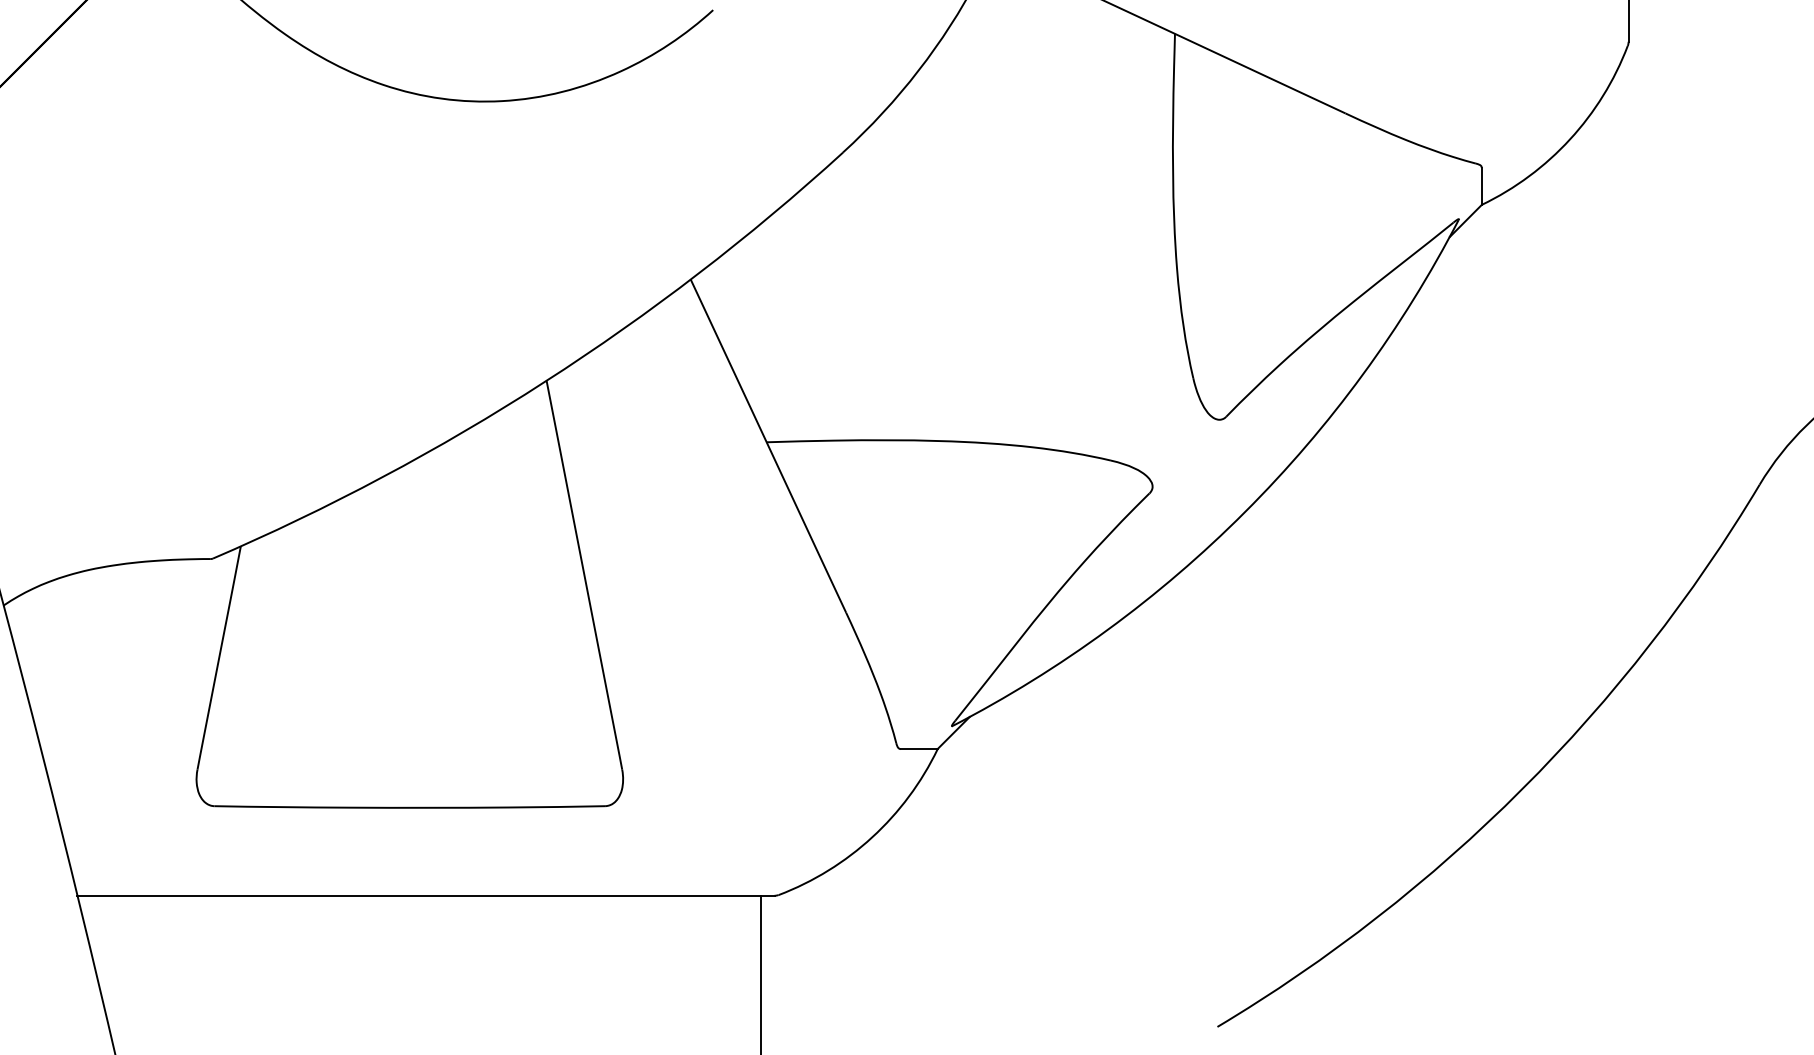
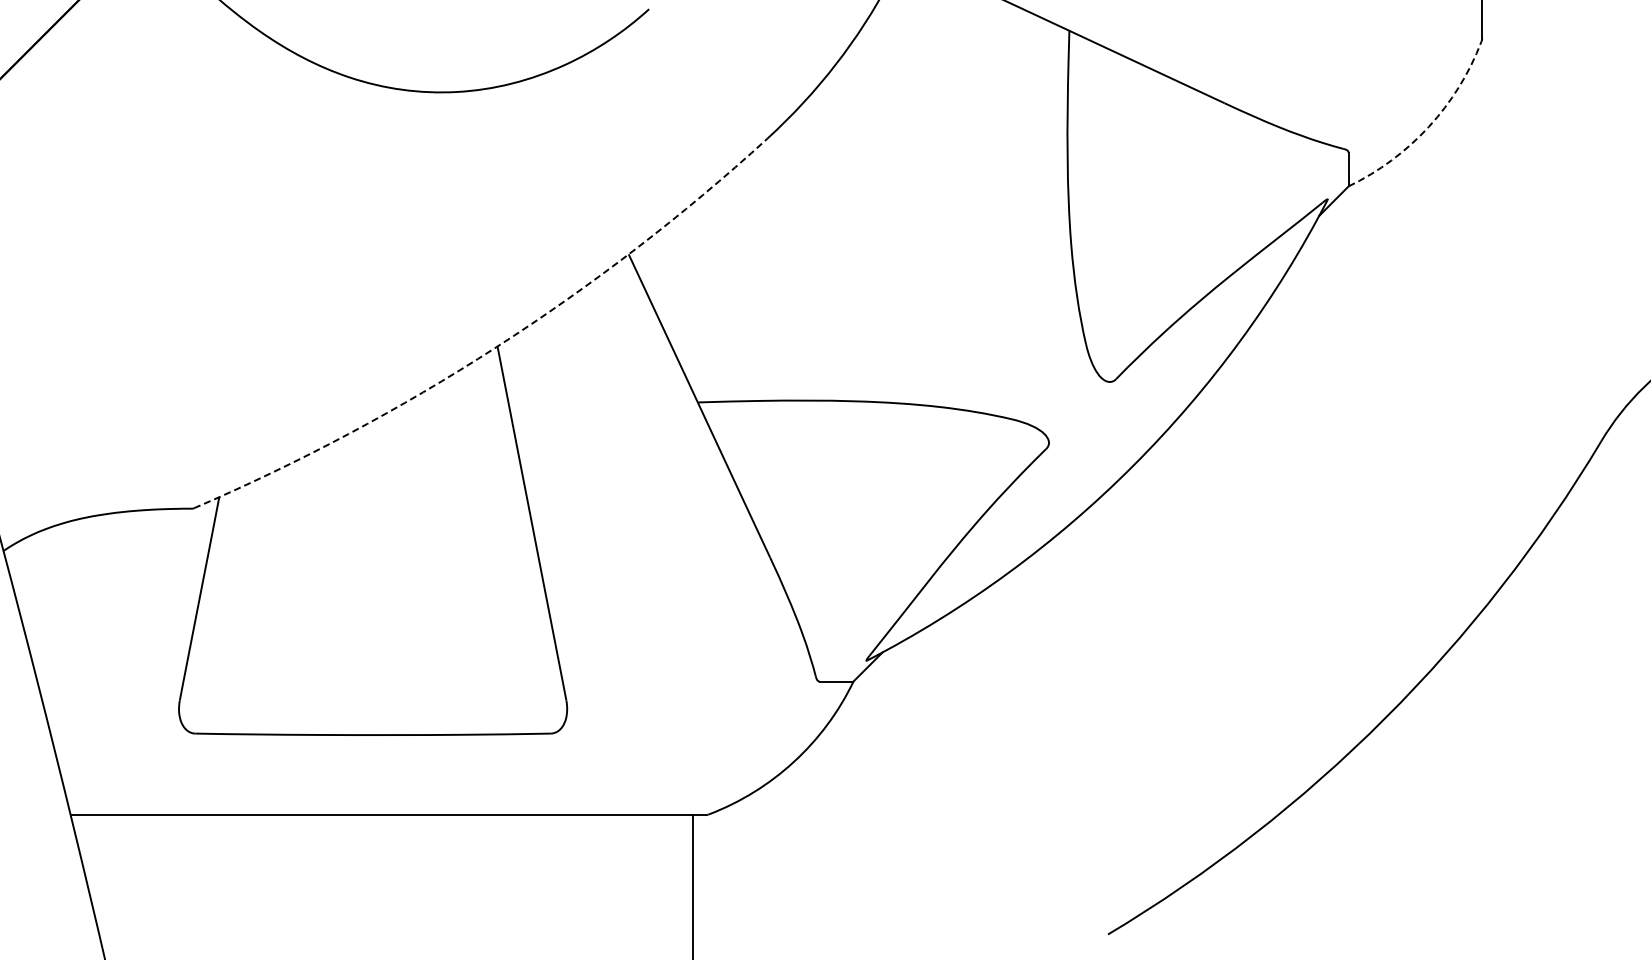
arc: (1569, 139) -> (1428, 126), solid -> dashed
arc: (545, 381) -> (496, 347), solid -> dashed

